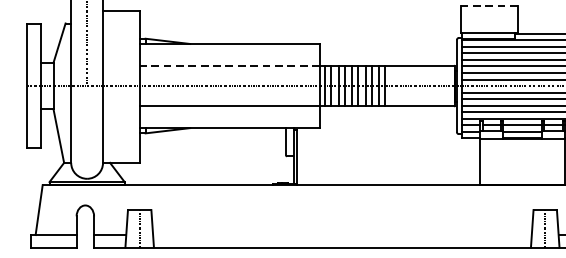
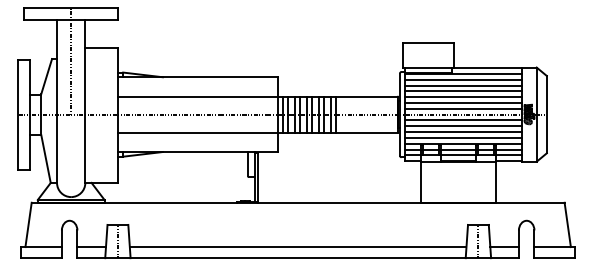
line: (489, 6) -> (428, 43), dashed -> solid
line: (229, 65) -> (197, 96), dashed -> solid
line: (341, 235) -> (297, 247), added

